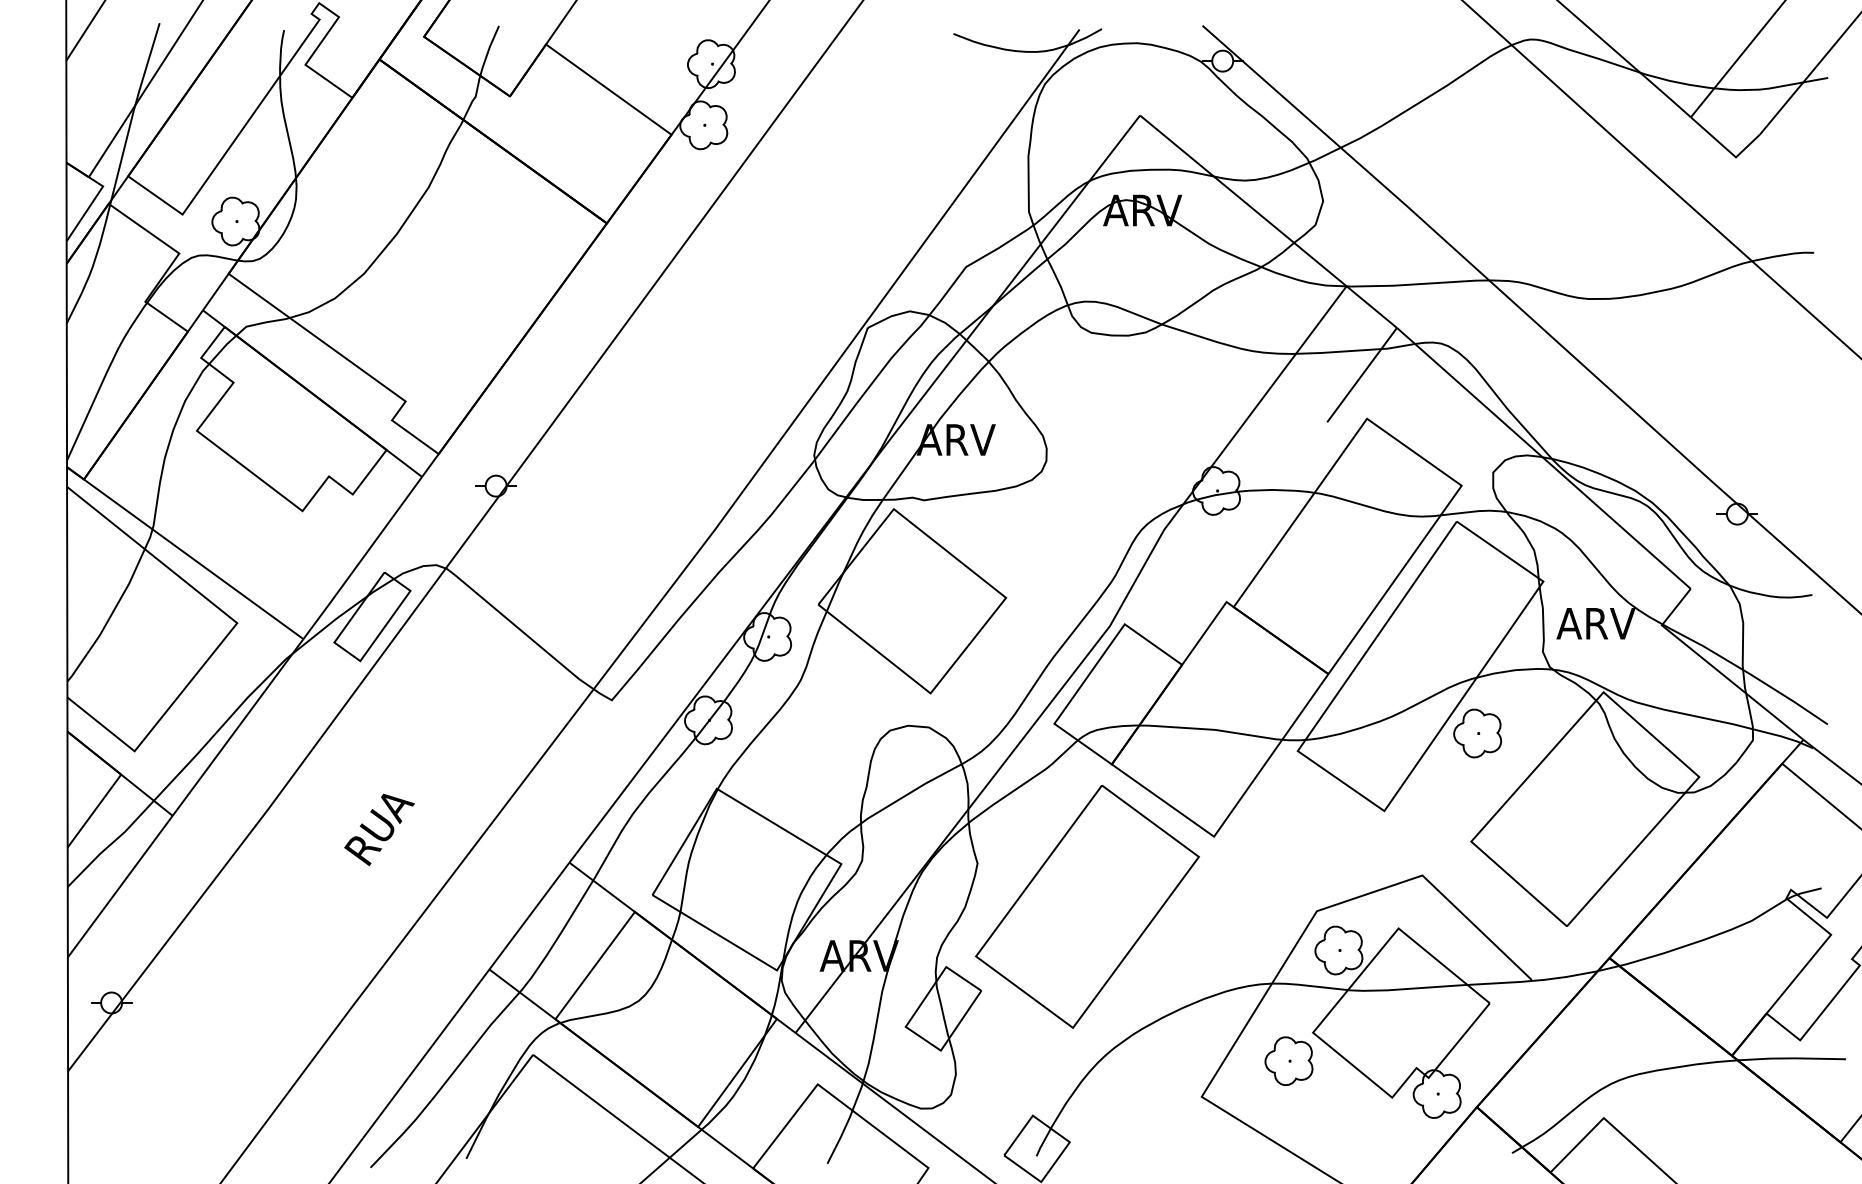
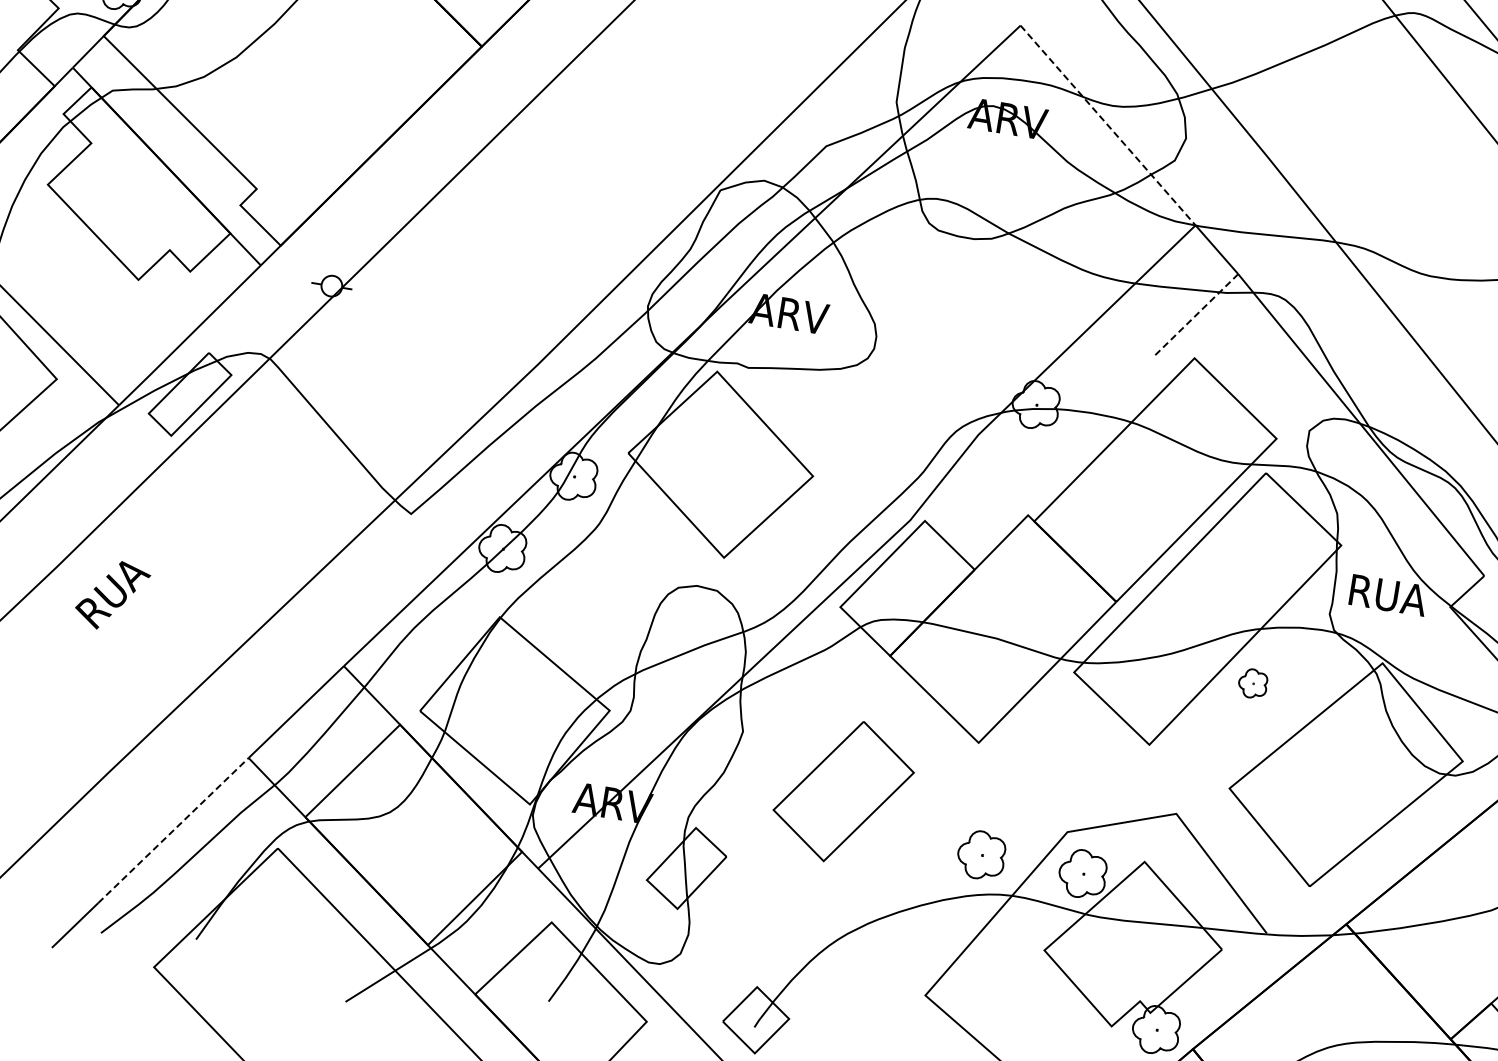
line: (1243, 200) -> (1108, 125), solid -> dashed
line: (1362, 375) -> (1196, 315), solid -> dashed
text: (1596, 623) -> (1386, 594), ARV -> RUA
part: (1477, 733) -> (1252, 683), size x0.6
text: (379, 829) -> (112, 595), moved
part: (1087, 906) -> (843, 791), size x0.6
line: (426, 1053) -> (173, 830), solid -> dashed
part: (1288, 1060) -> (981, 854), moved

